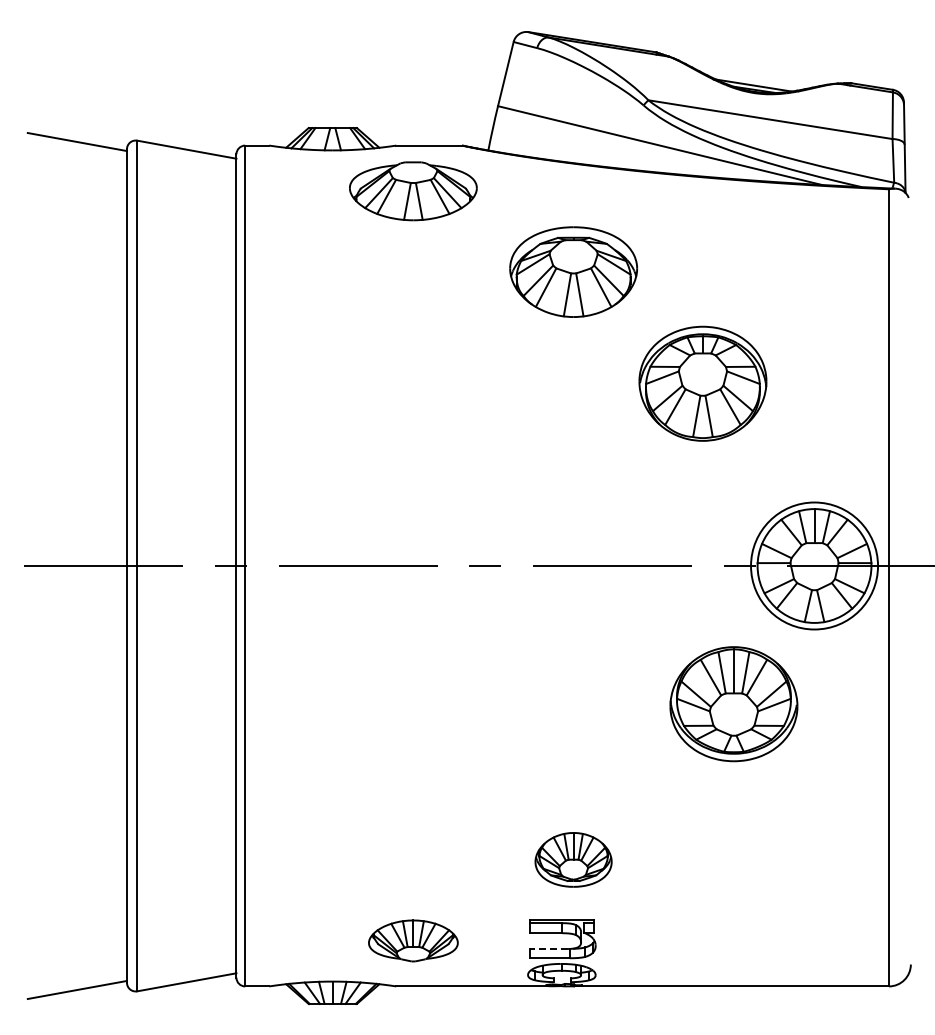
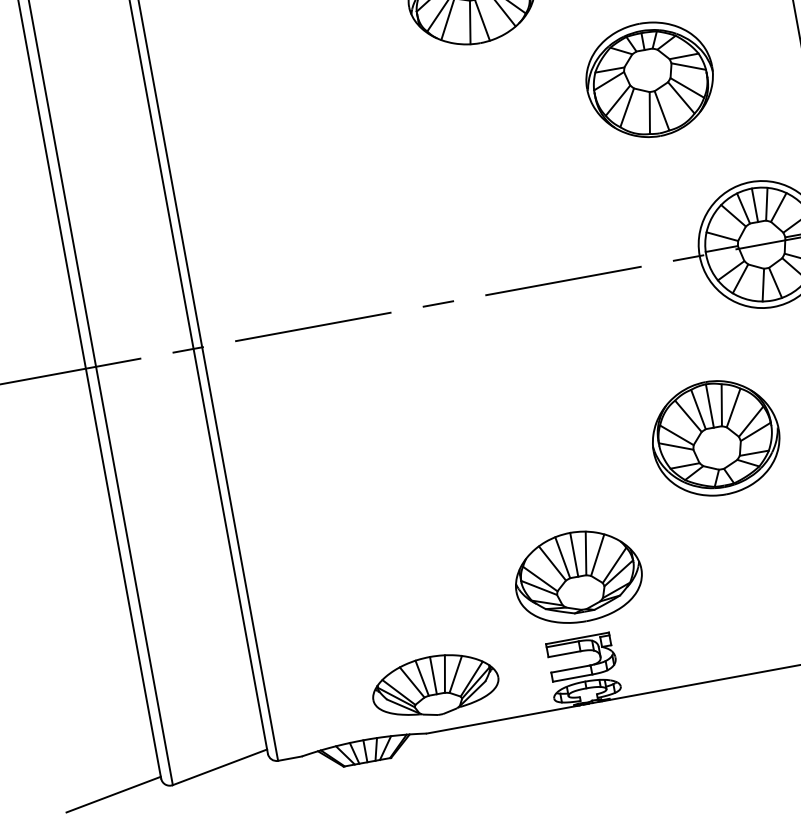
part: (702, 383) -> (649, 79), moved
part: (733, 704) -> (715, 438), moved
part: (573, 859) -> (578, 576), size x1.67
part: (413, 940) -> (435, 685), size x1.43
line: (548, 948) -> (569, 668), dashed -> solid

